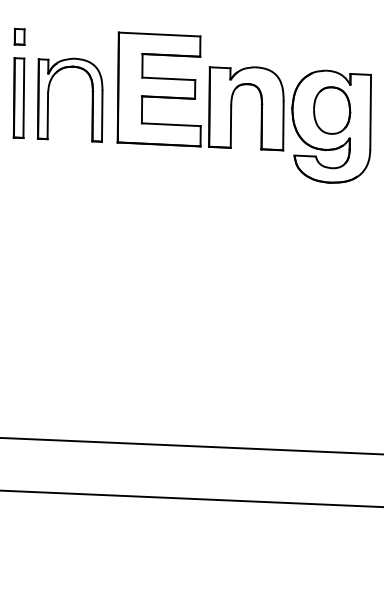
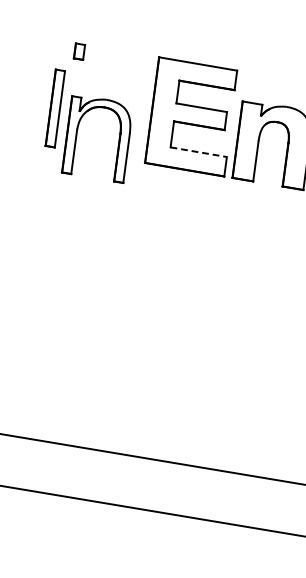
part: (19, 36) -> (79, 51), moved
part: (48, 99) -> (76, 136), moved
line: (171, 124) -> (198, 151), solid -> dashed

